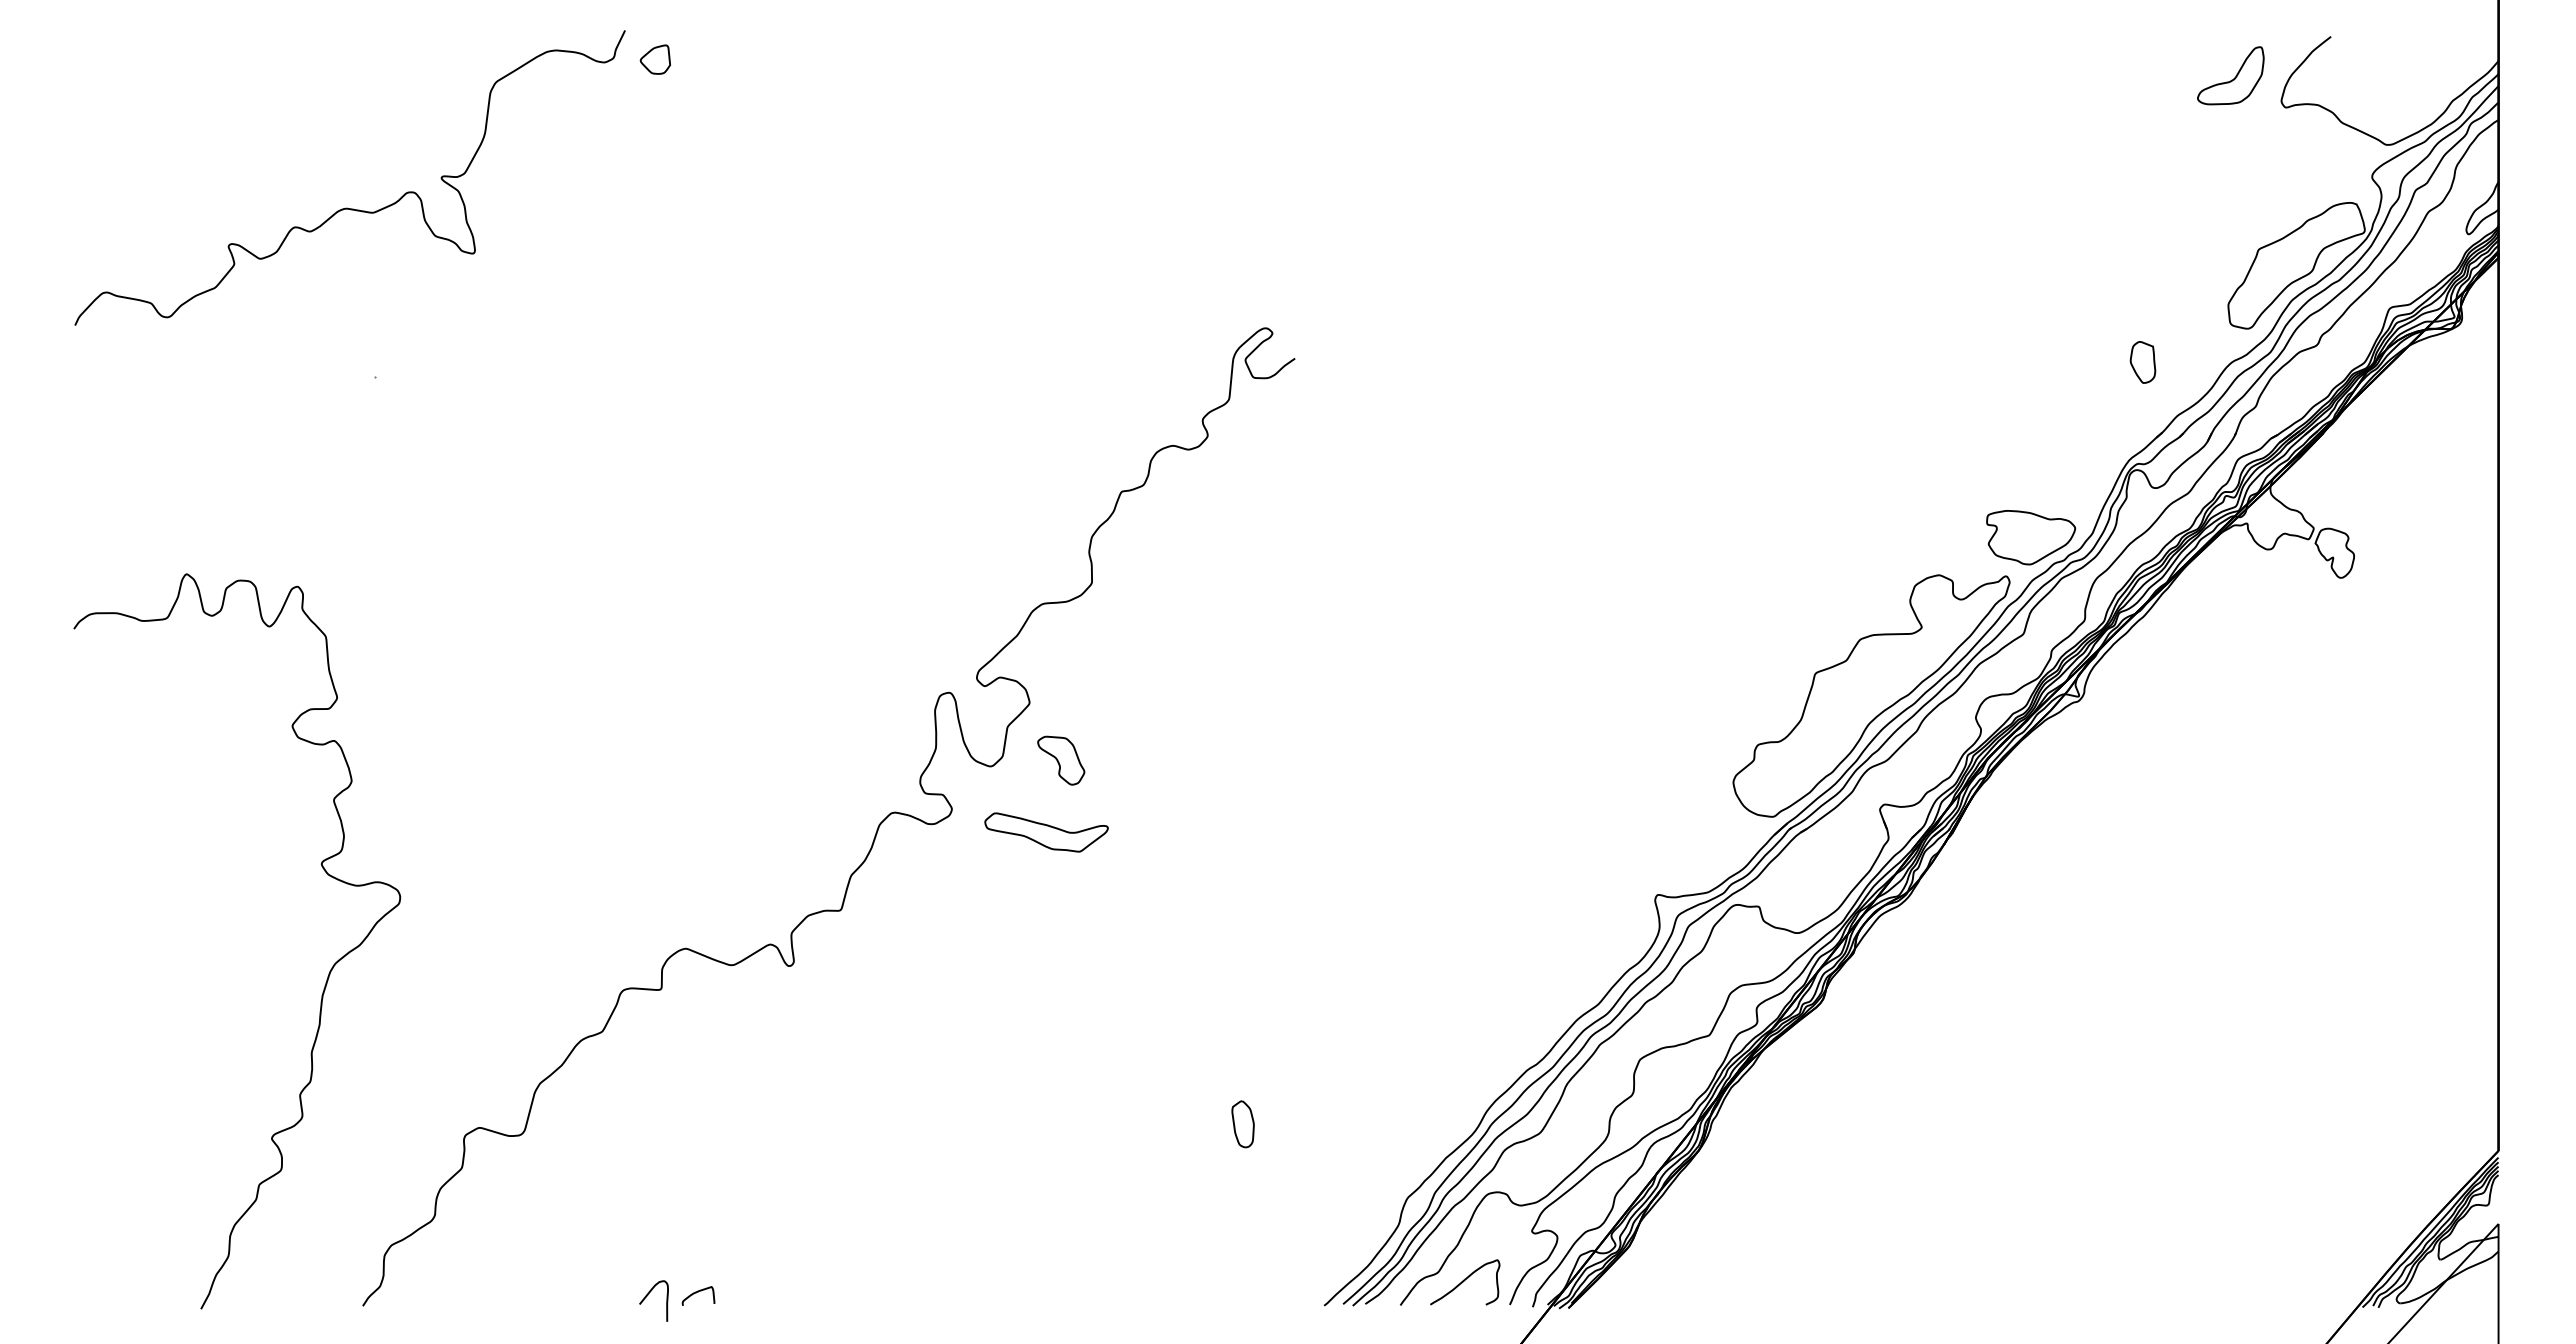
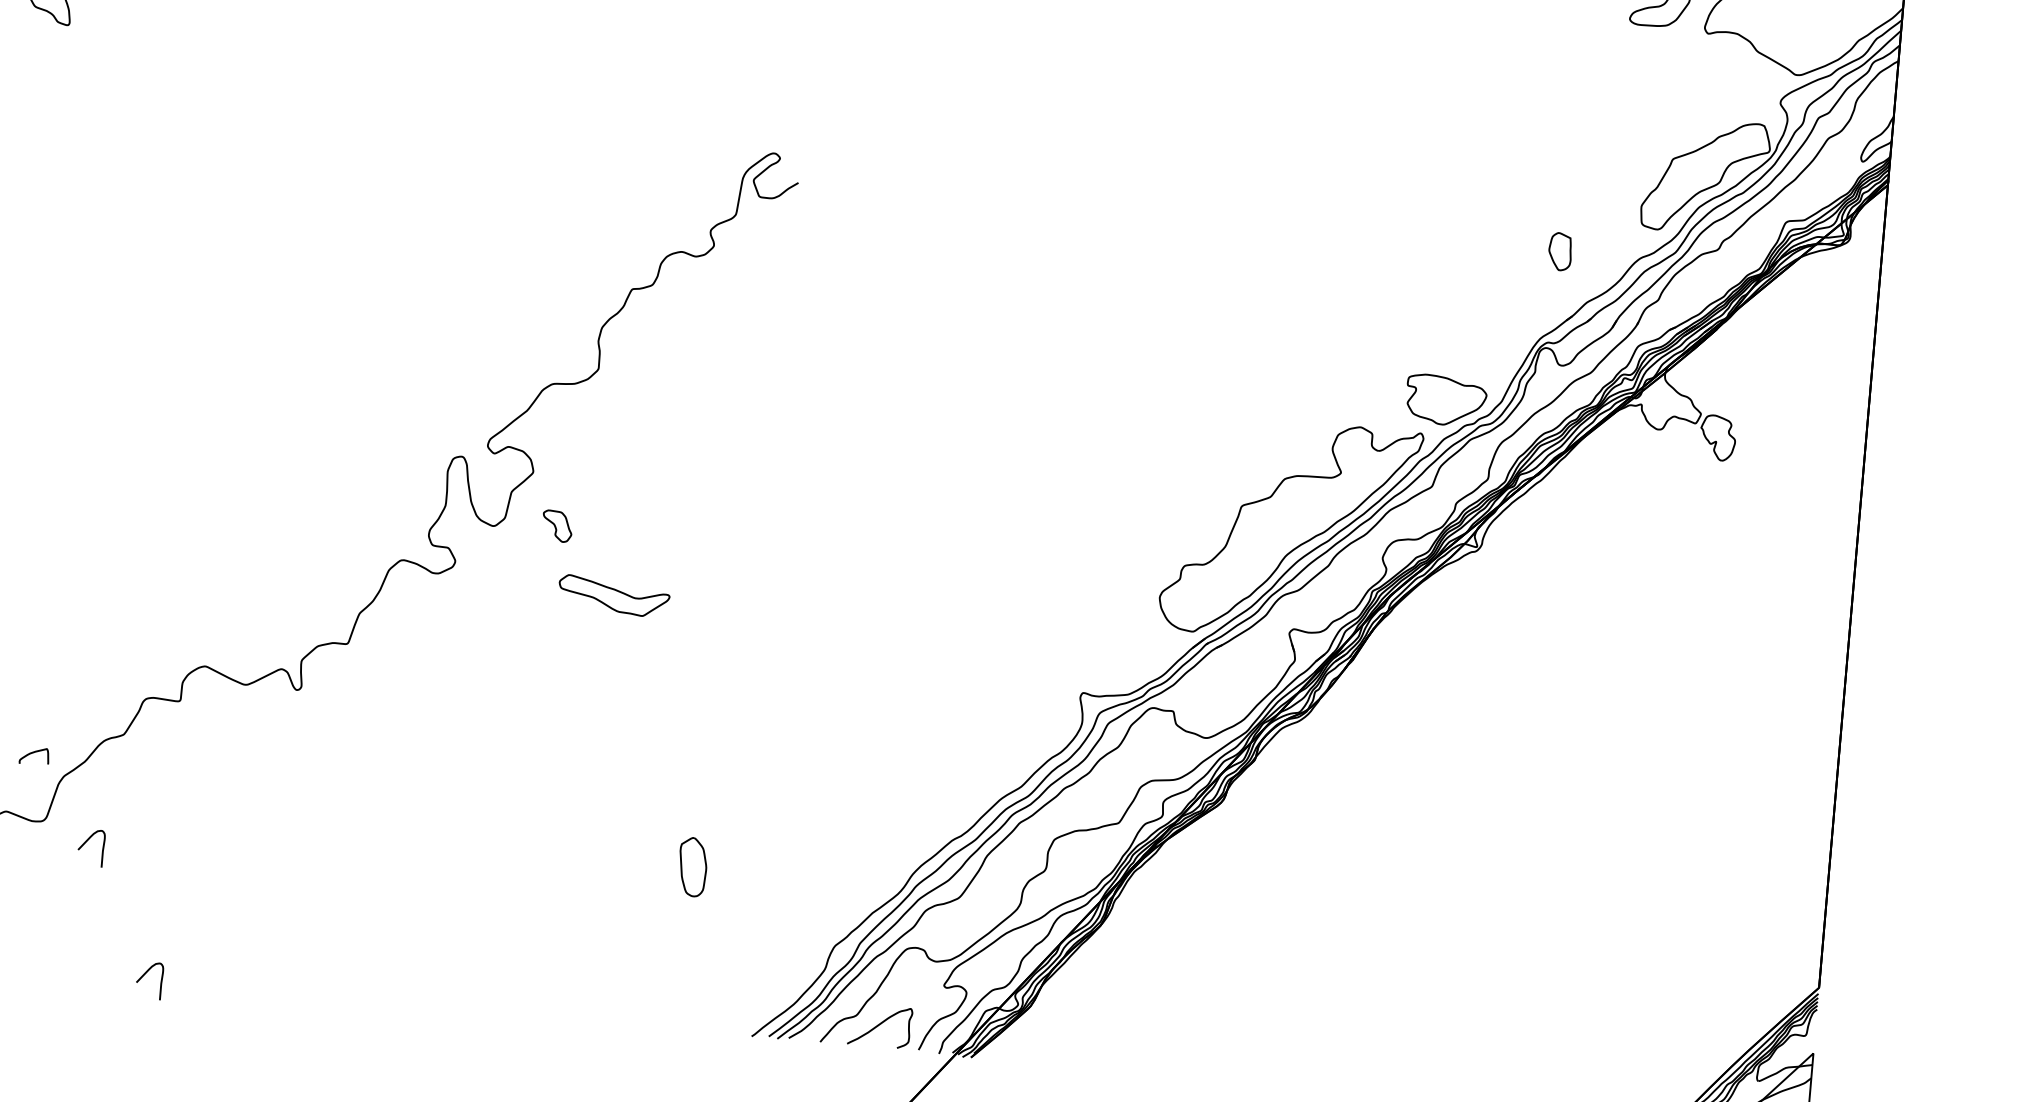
part: (1061, 760) -> (557, 526), size x0.7
part: (1046, 832) -> (614, 596), moved
part: (1242, 1124) -> (692, 867), size x1.4
curve: (571, 1154) -> (86, 842), added
curve: (696, 1293) -> (32, 753), moved

